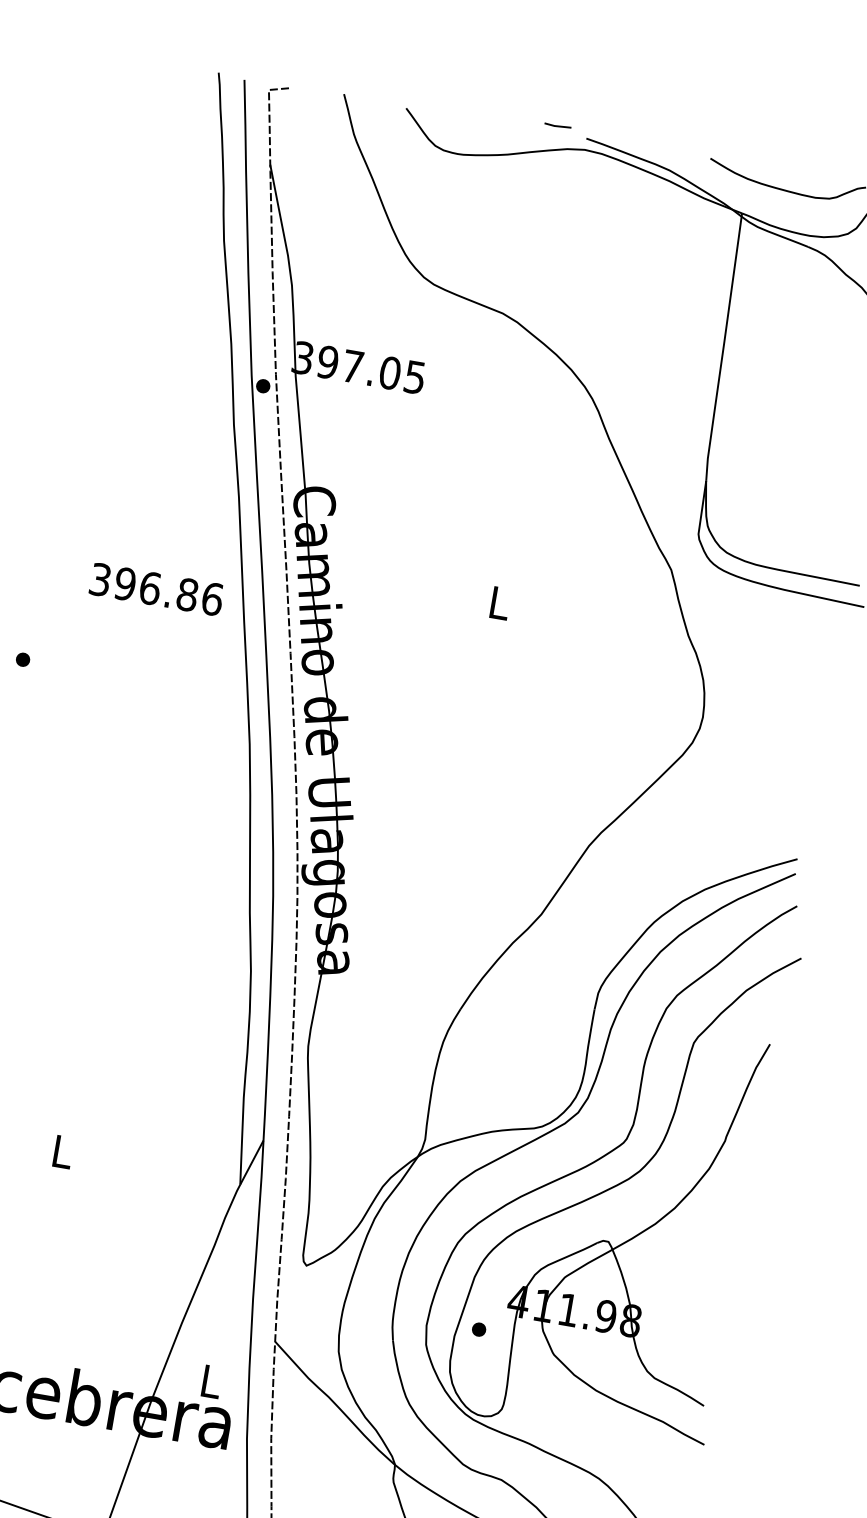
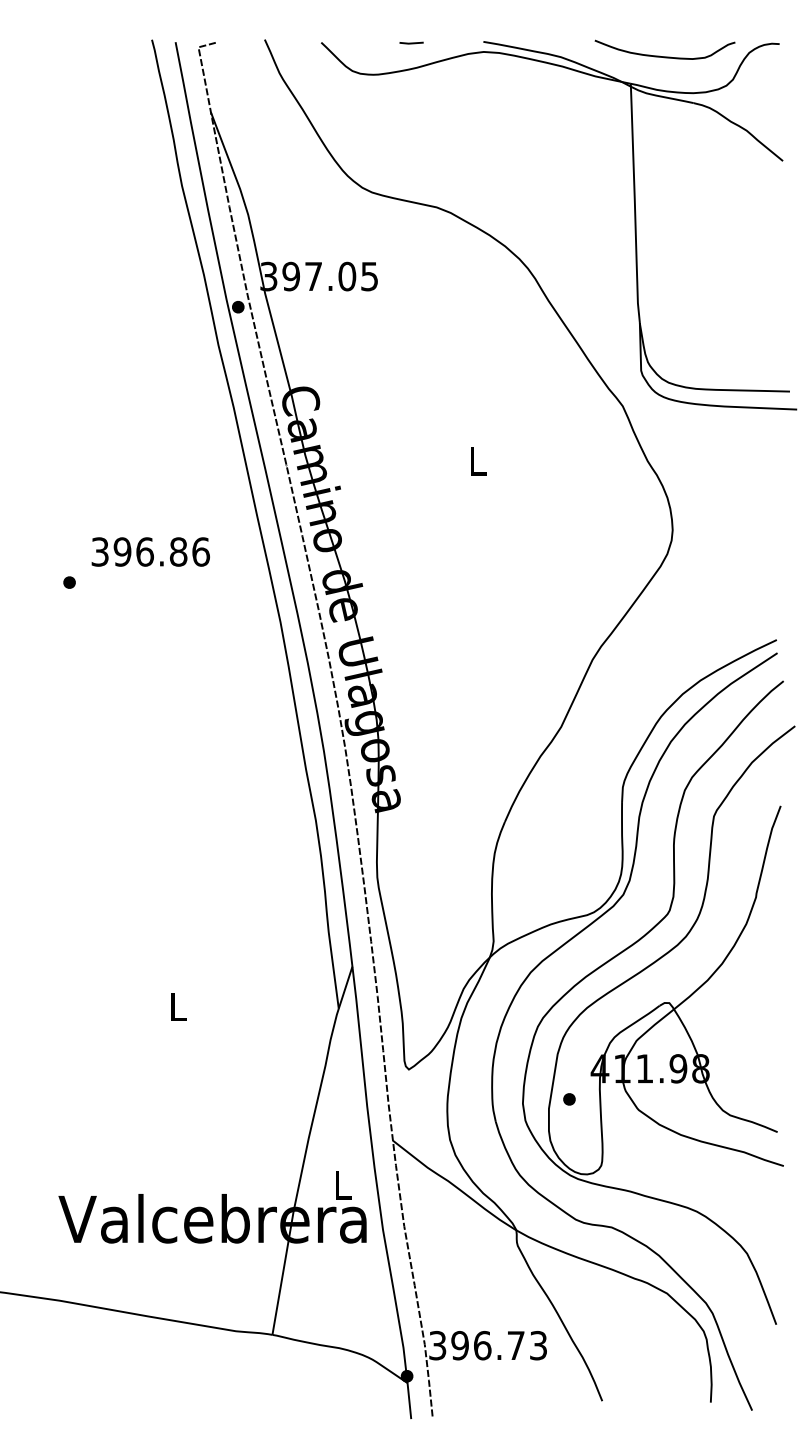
line: (557, 125) -> (411, 42), moved
text: (156, 588) -> (150, 551), moved

